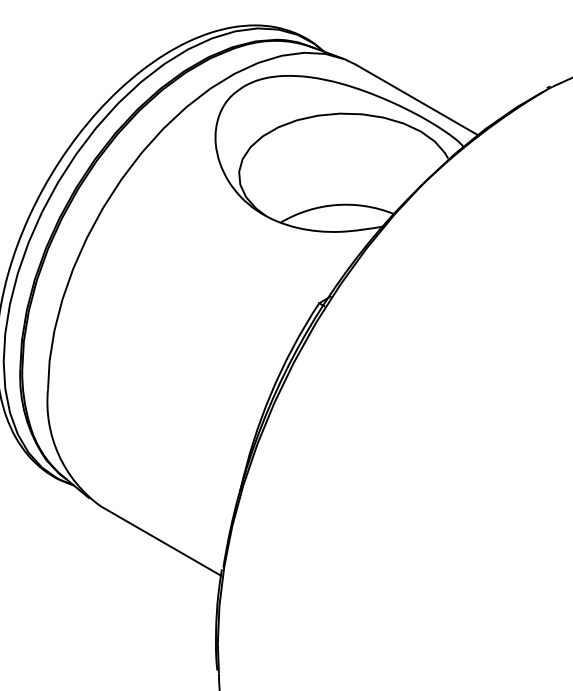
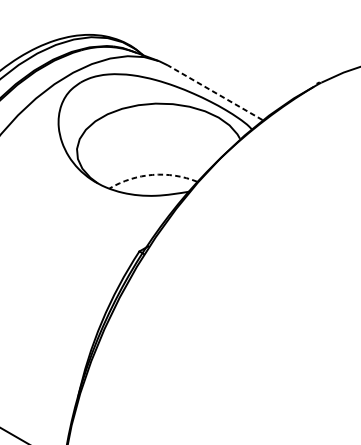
line: (416, 99) -> (215, 92), solid -> dashed
arc: (336, 205) -> (152, 175), solid -> dashed

